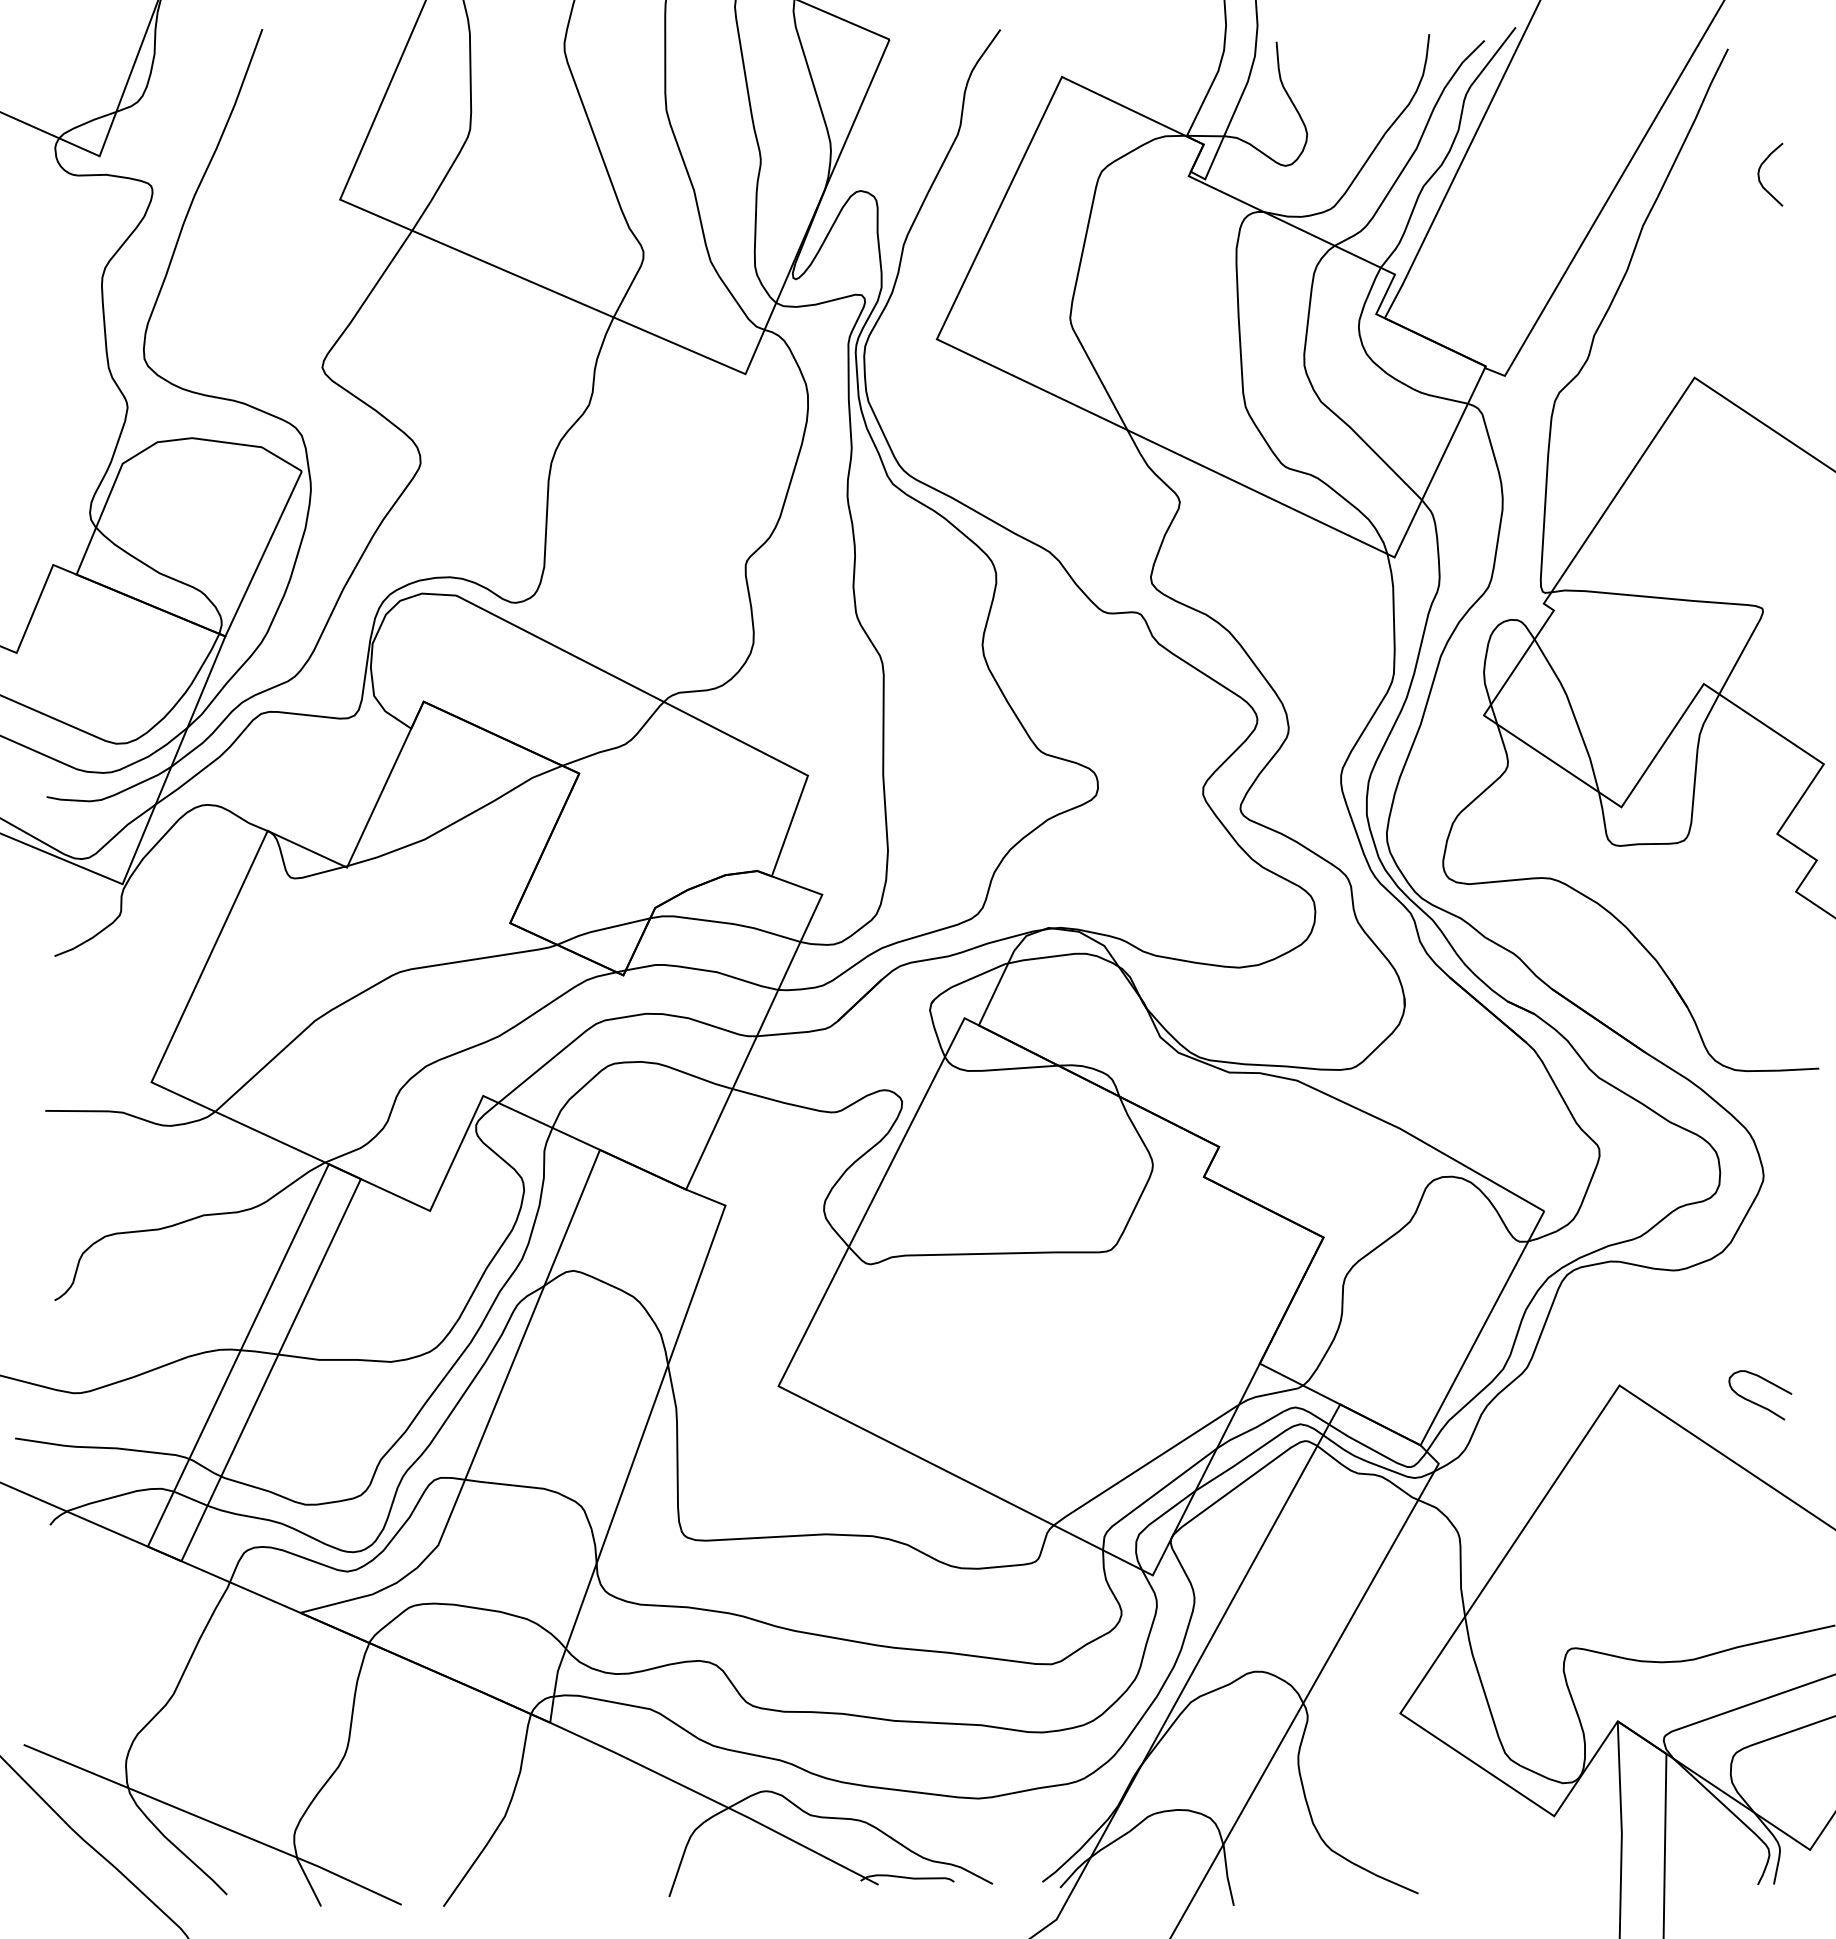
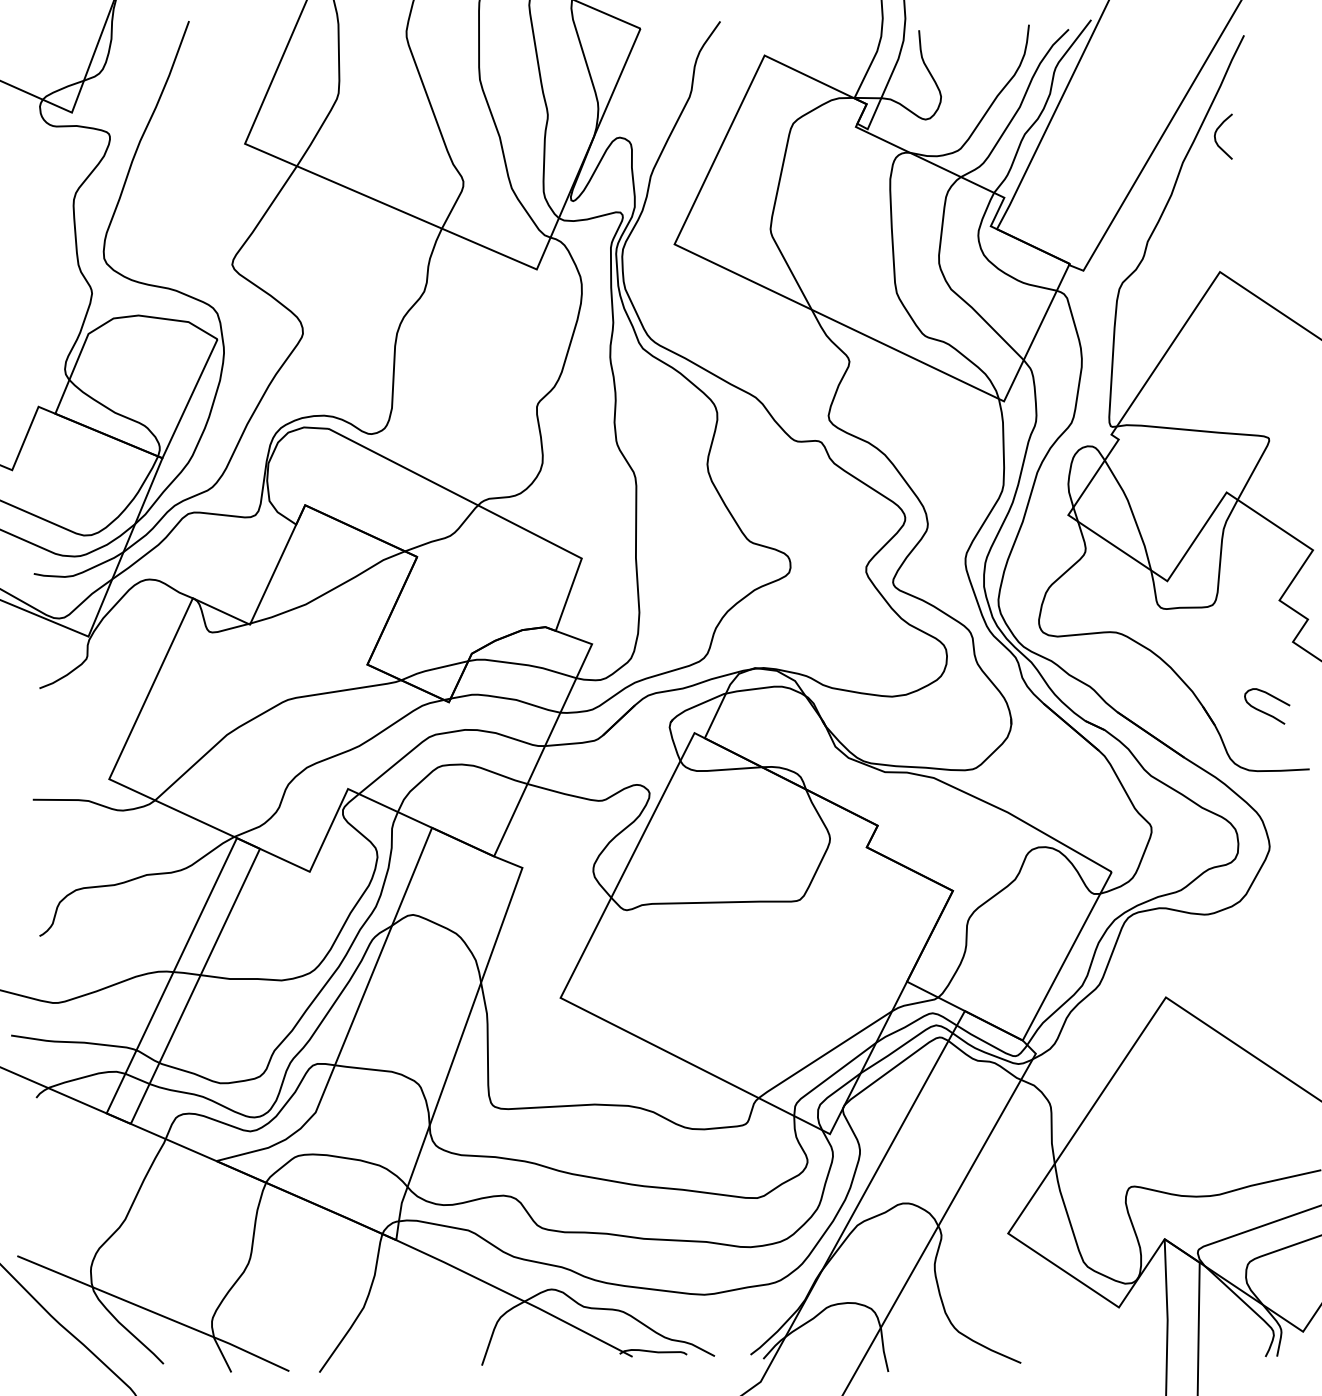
curve: (1759, 174) -> (1215, 136), moved
curve: (1757, 1403) -> (1265, 712), moved

